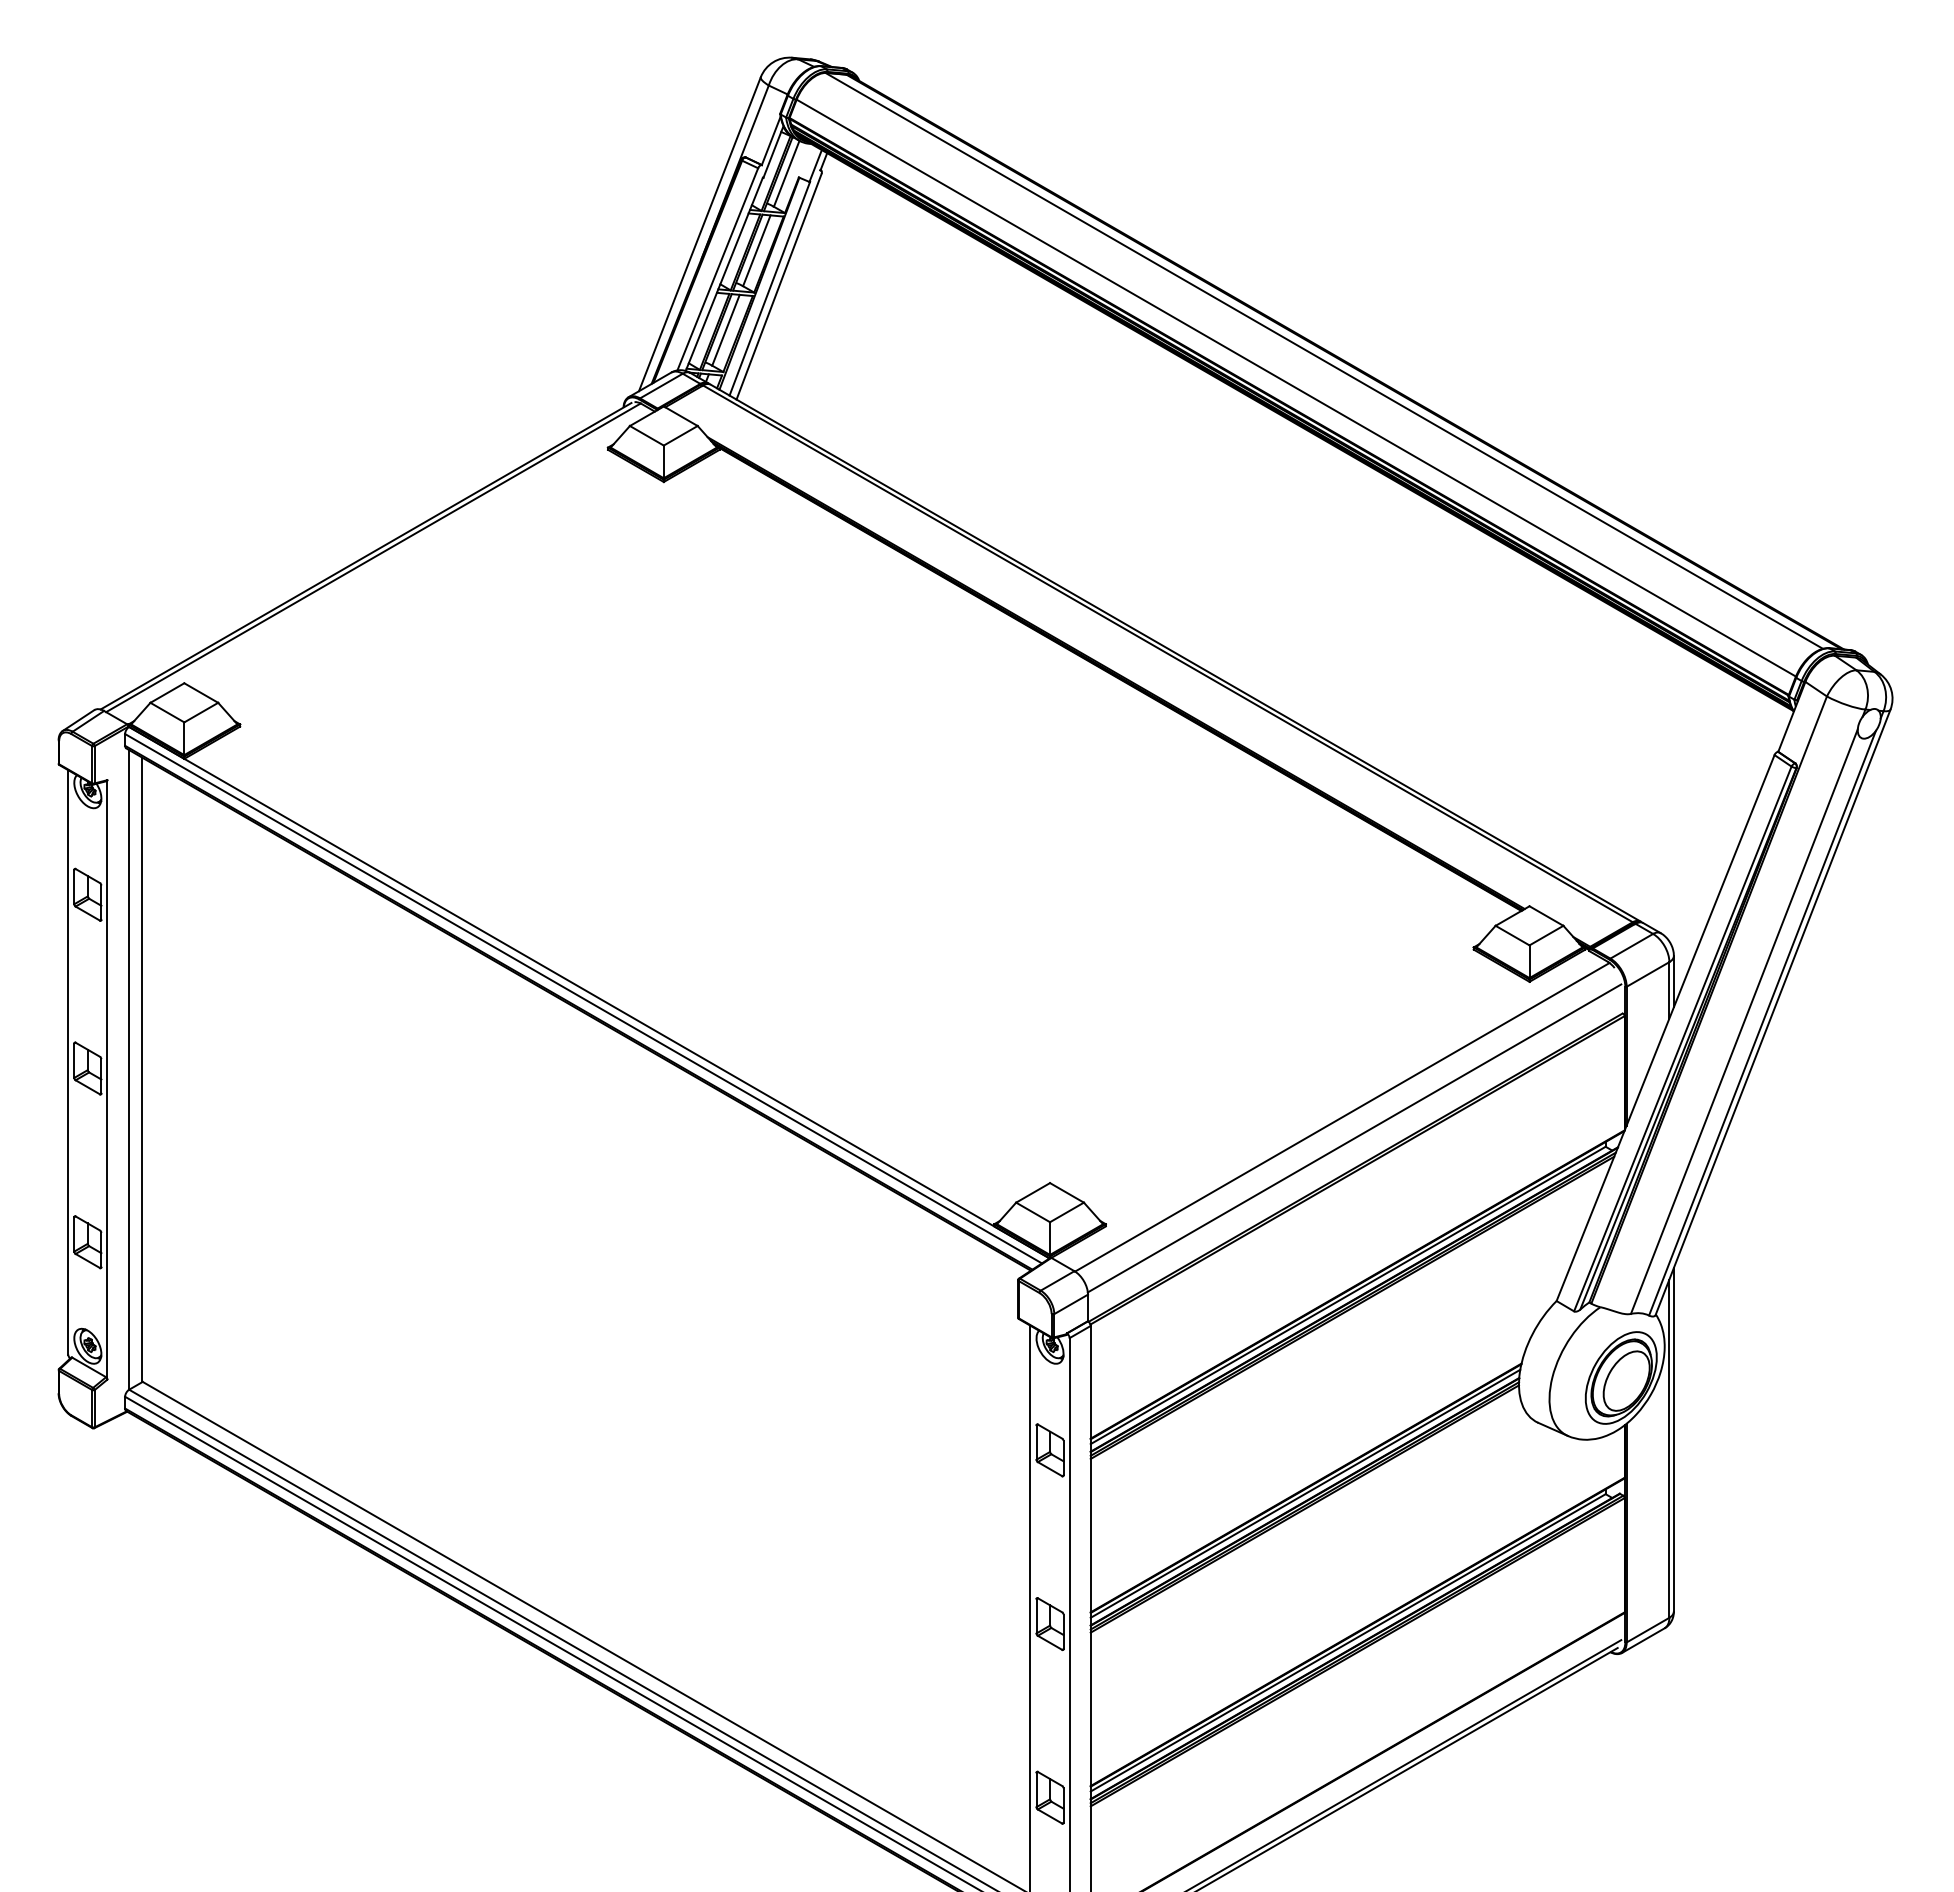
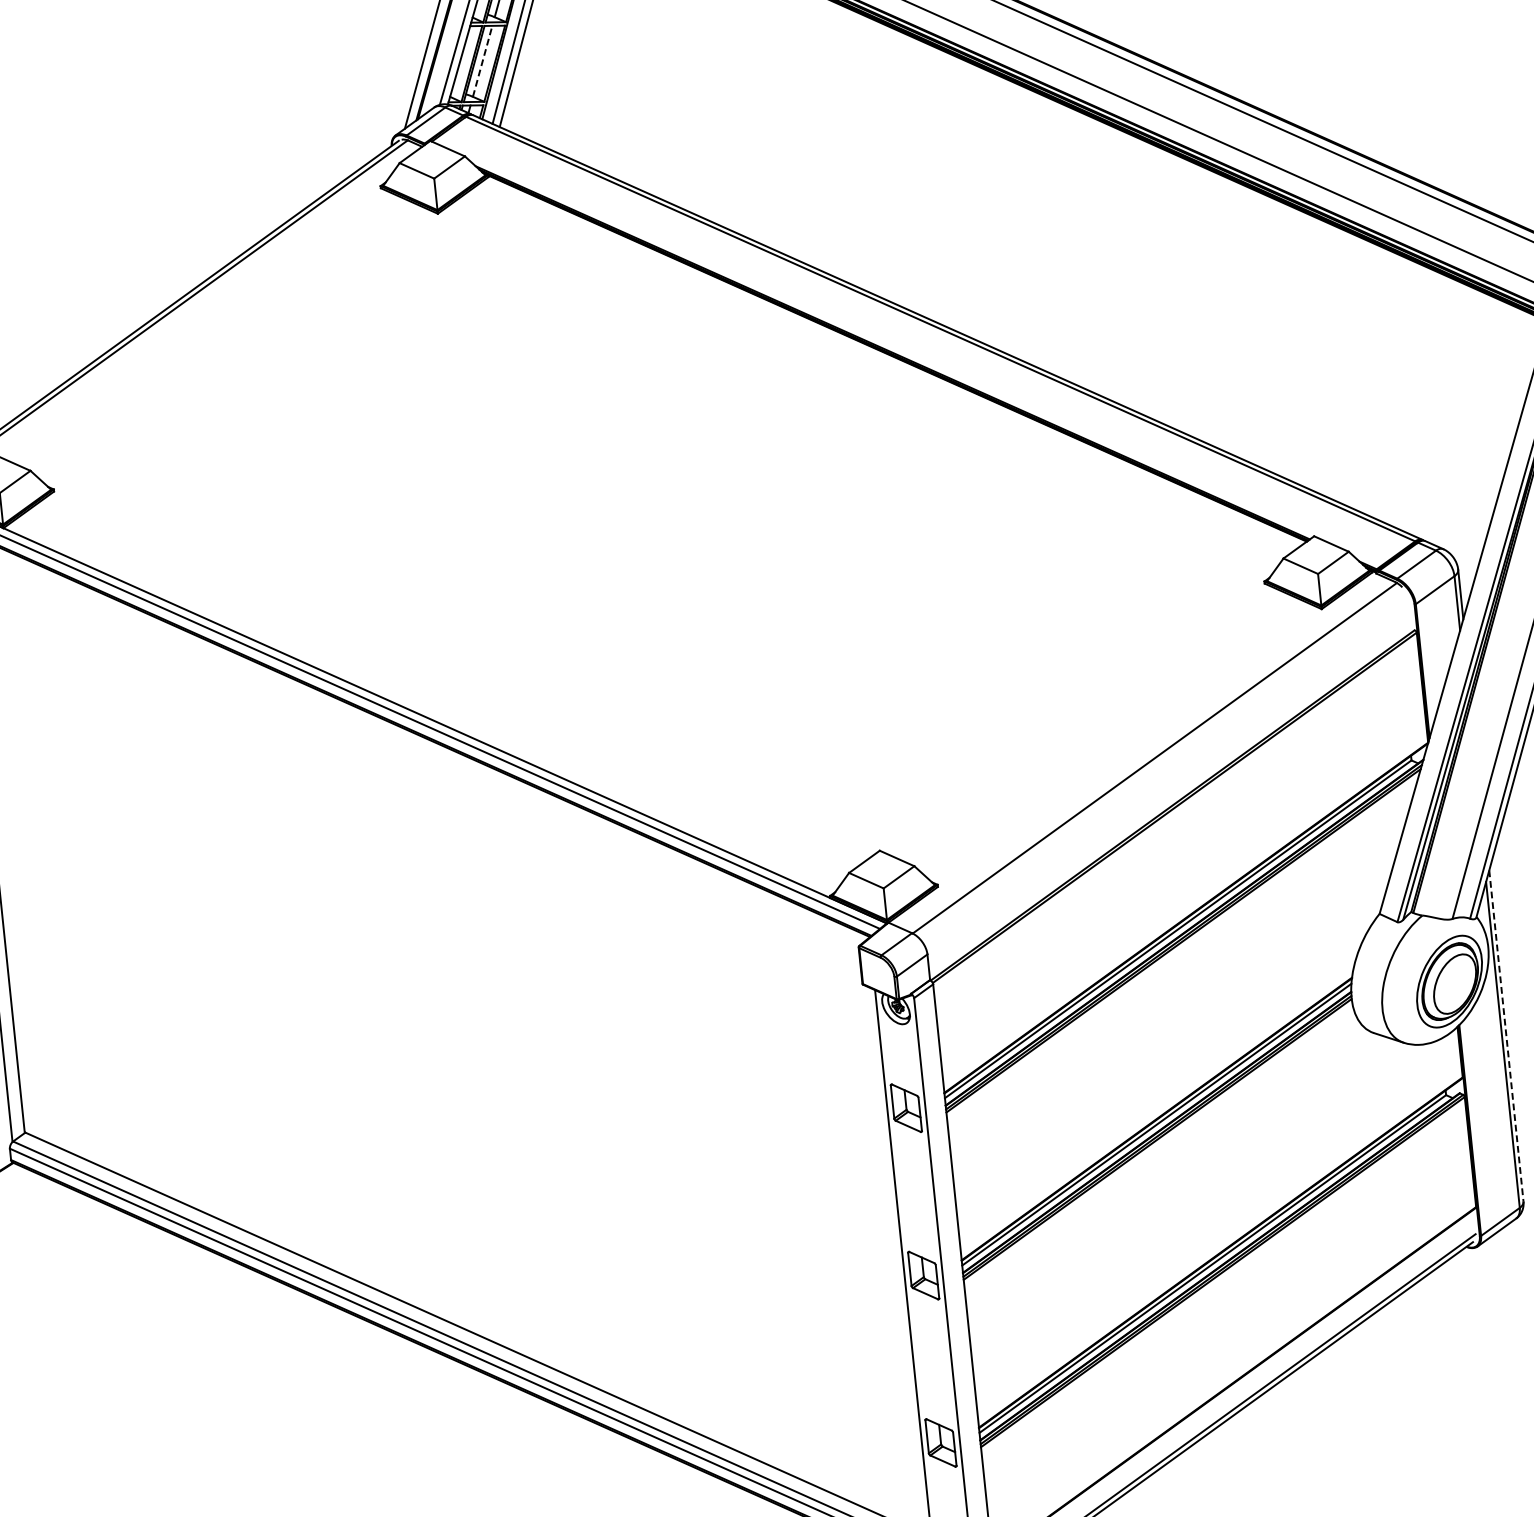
line: (726, 330) -> (483, 61), solid -> dashed
line: (1354, 1138) -> (1168, 777), removed
line: (1673, 1439) -> (1505, 1035), solid -> dashed

